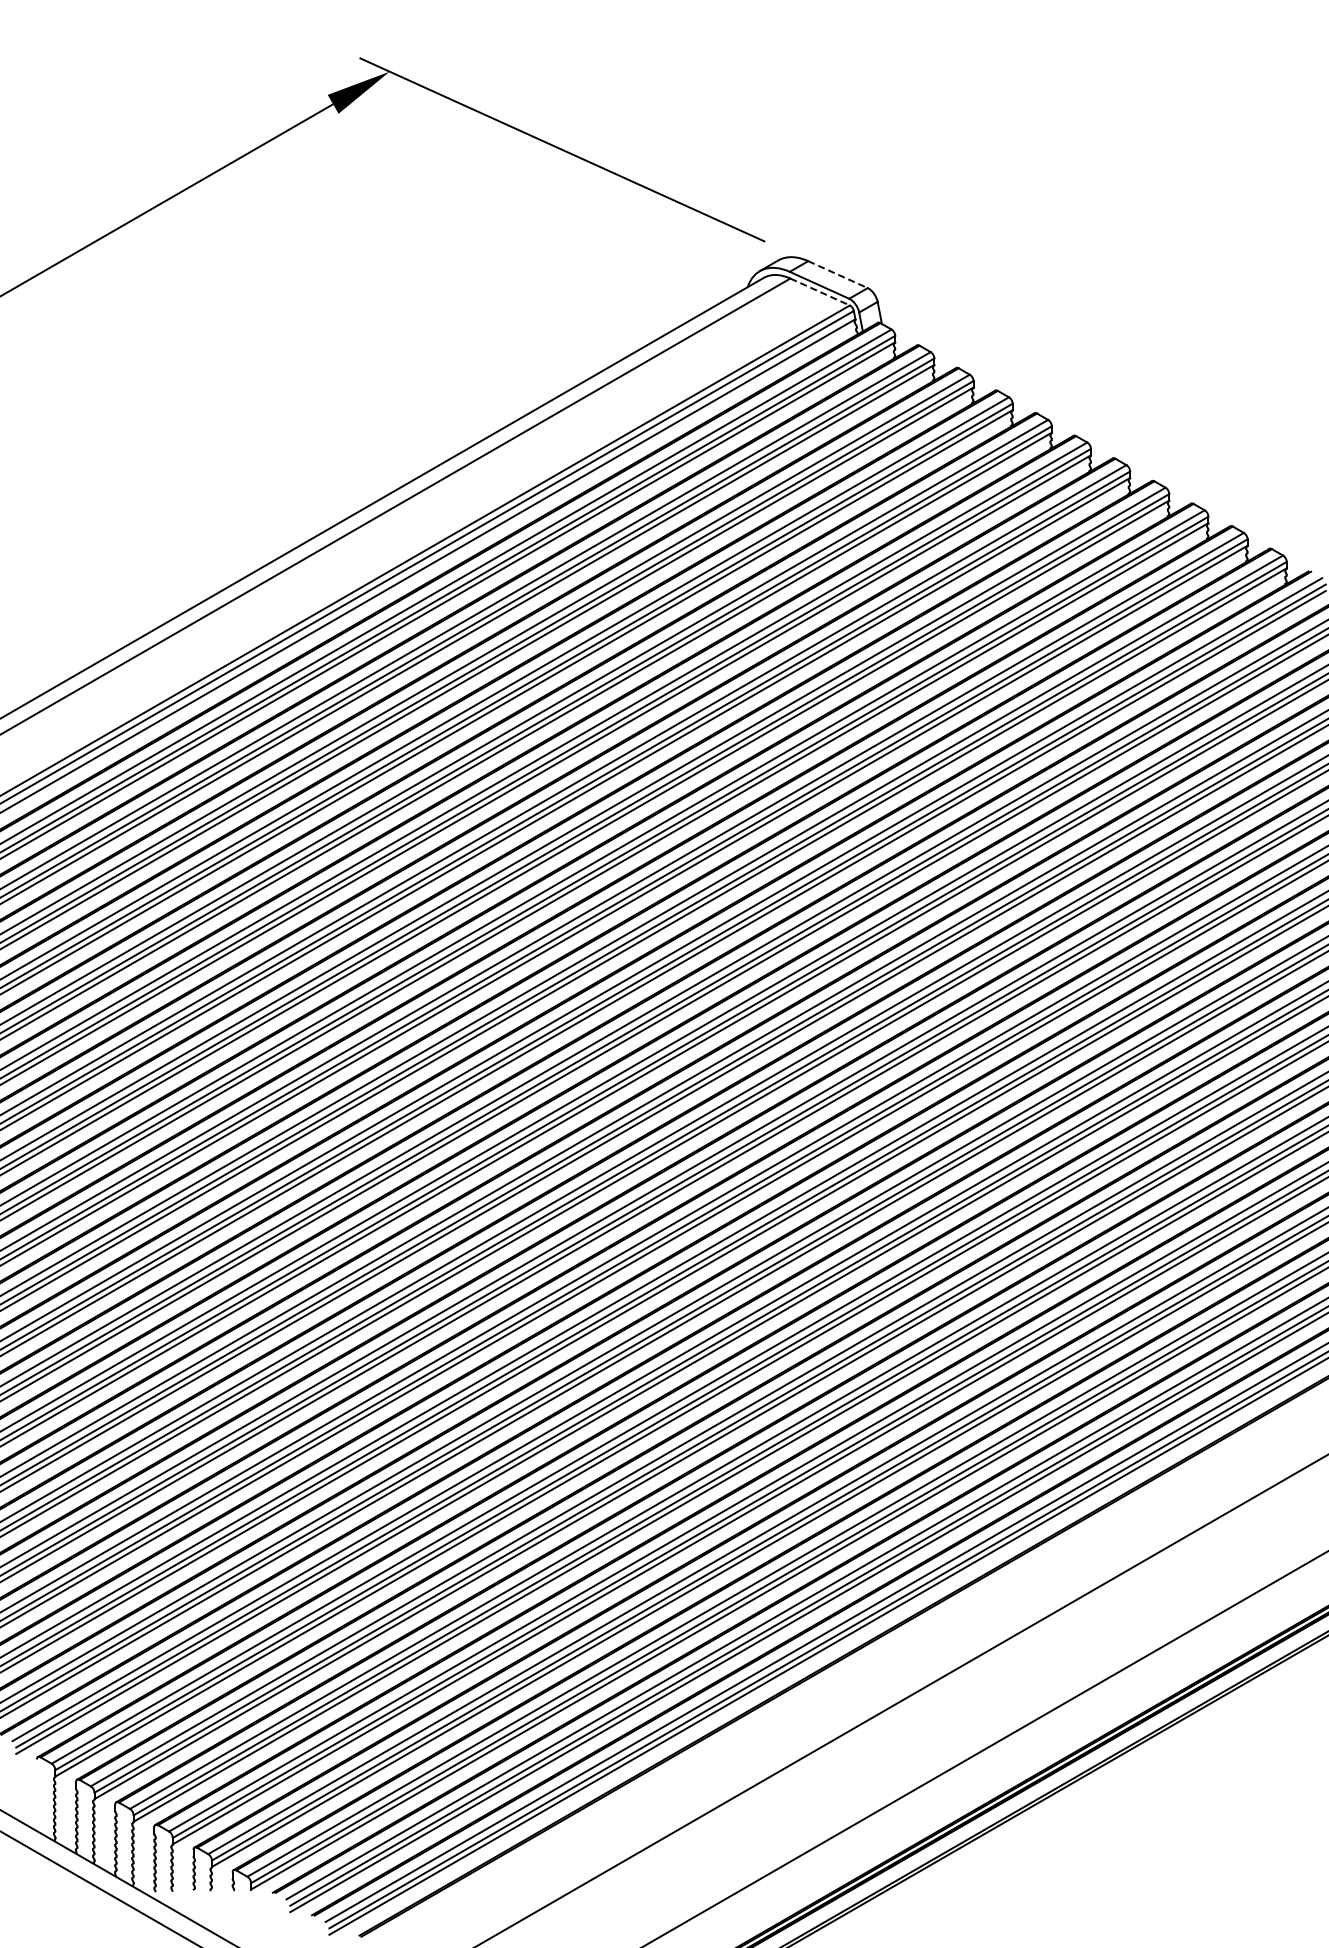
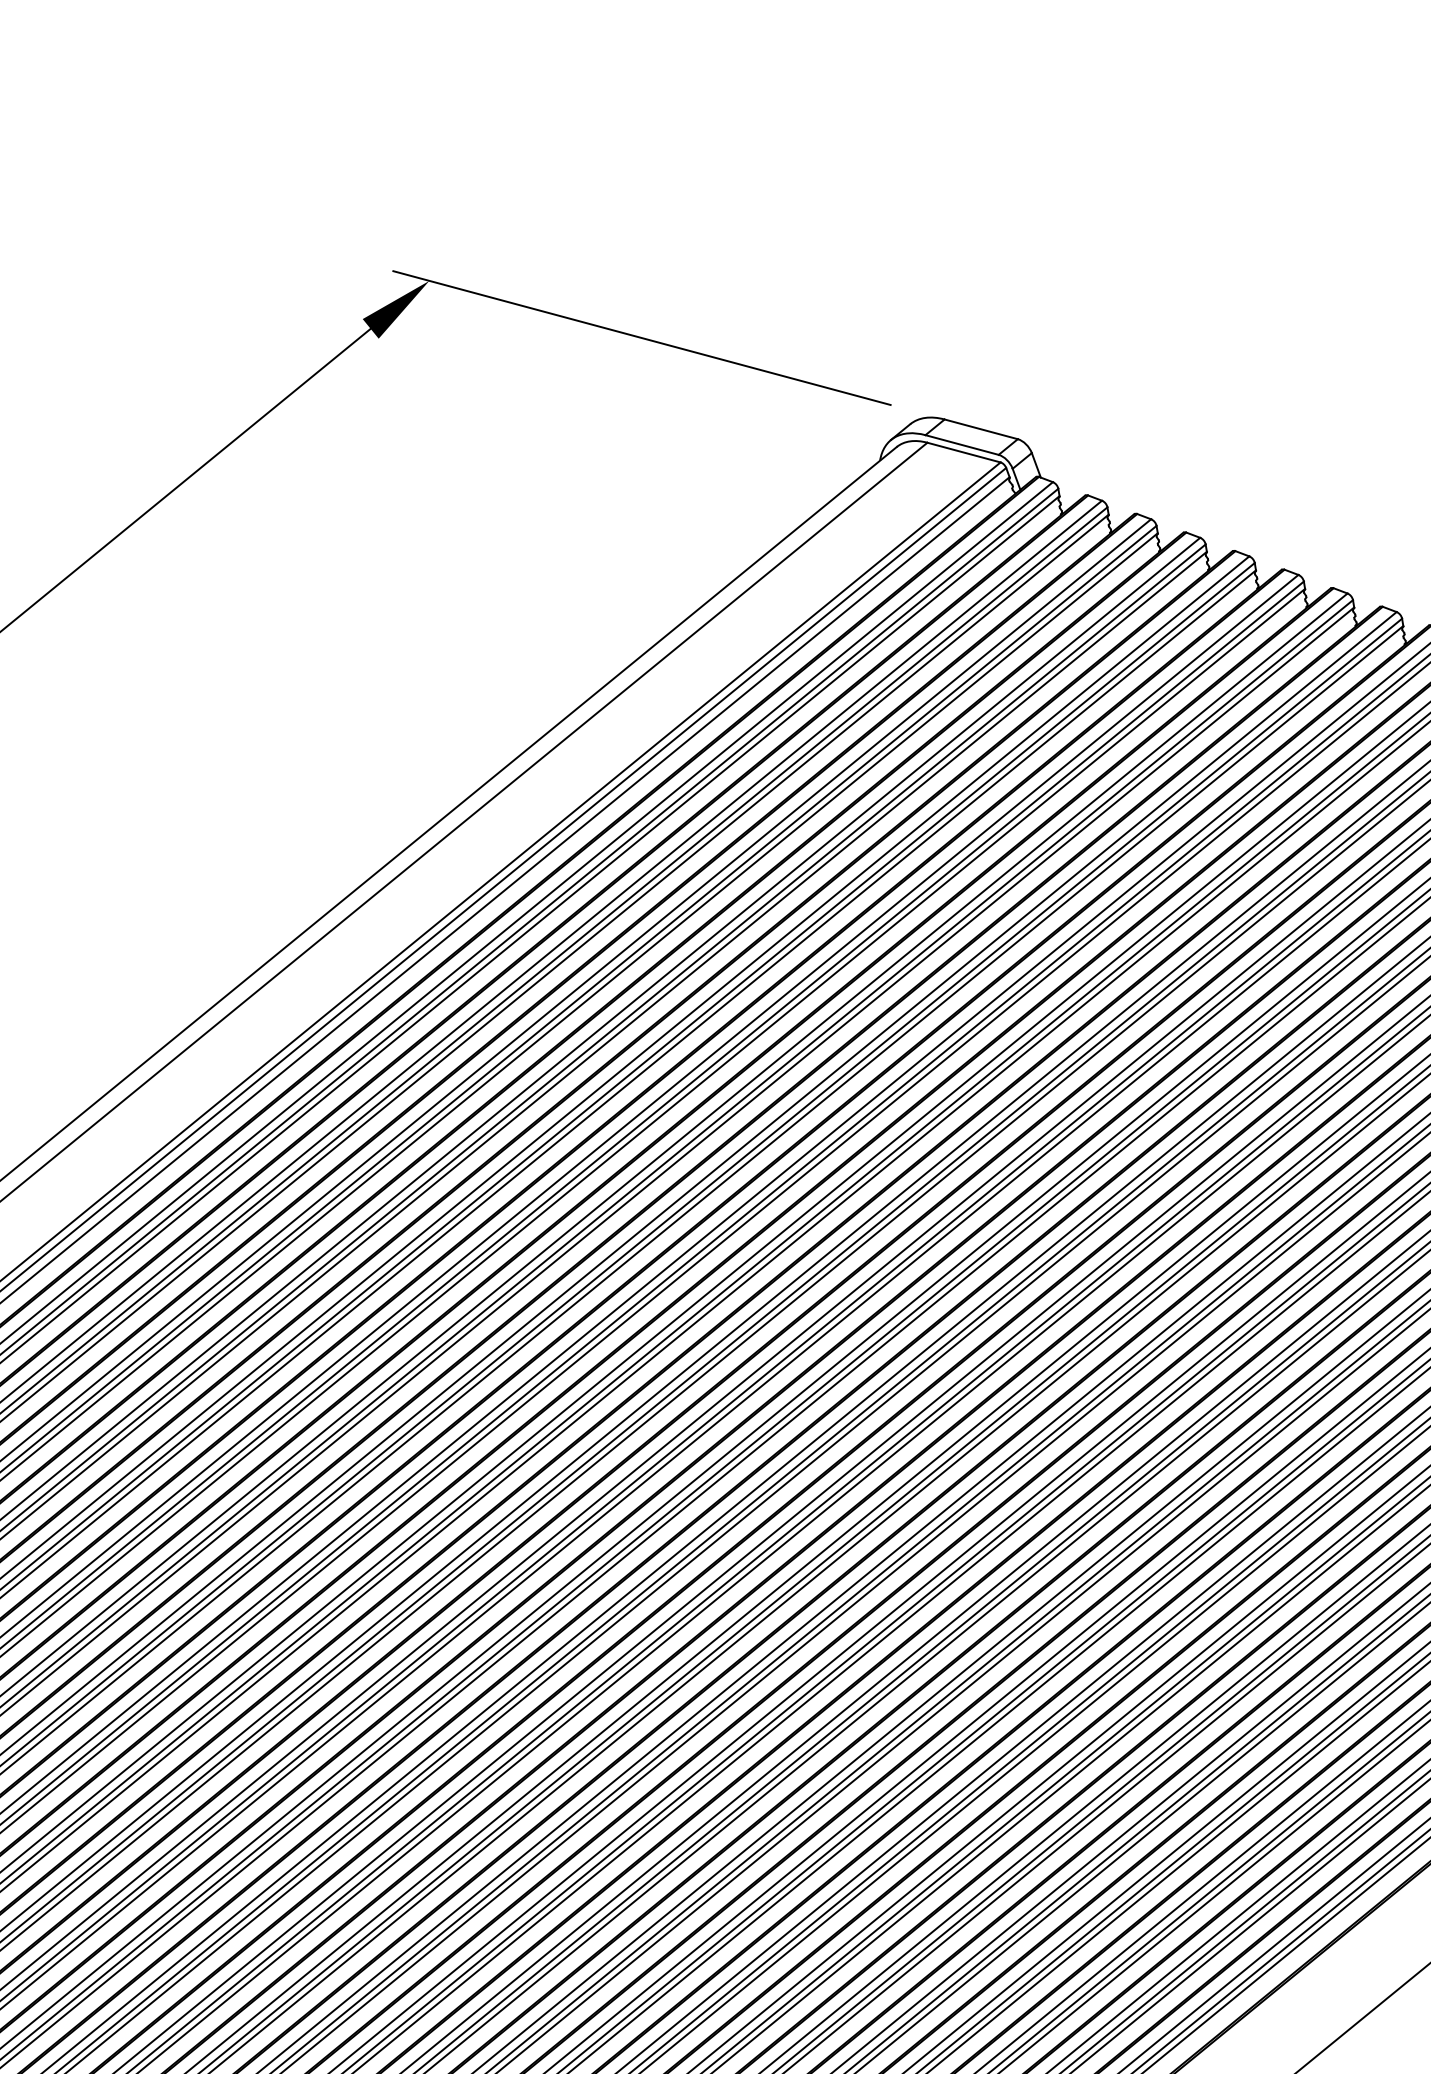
line: (837, 274) -> (980, 429), dashed -> solid
line: (820, 292) -> (964, 453), dashed -> solid

